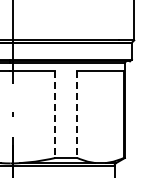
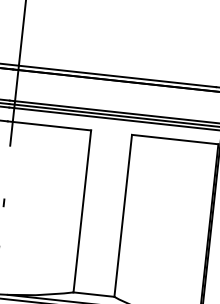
line: (55, 114) -> (82, 211), dashed -> solid
line: (77, 114) -> (123, 216), dashed -> solid

